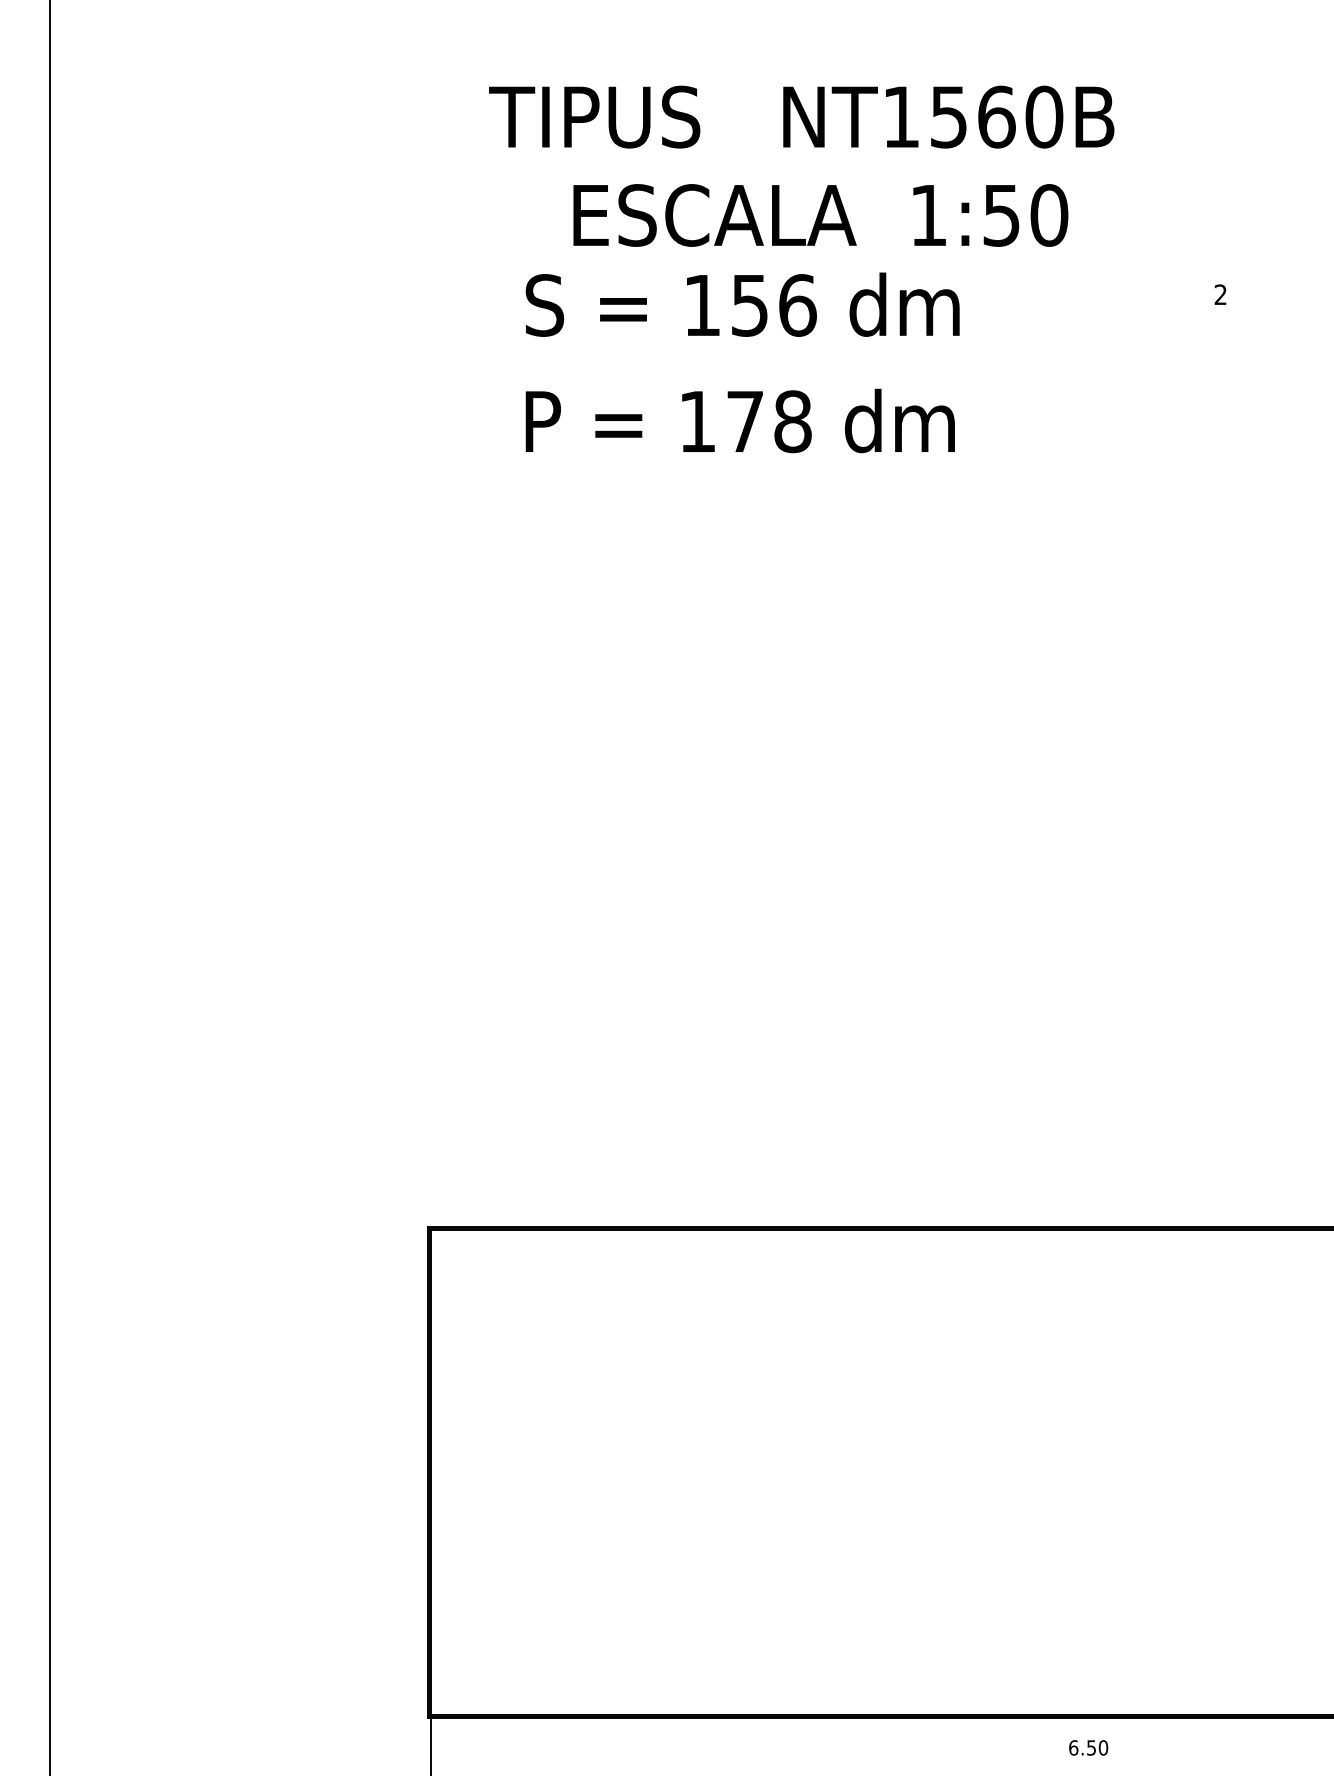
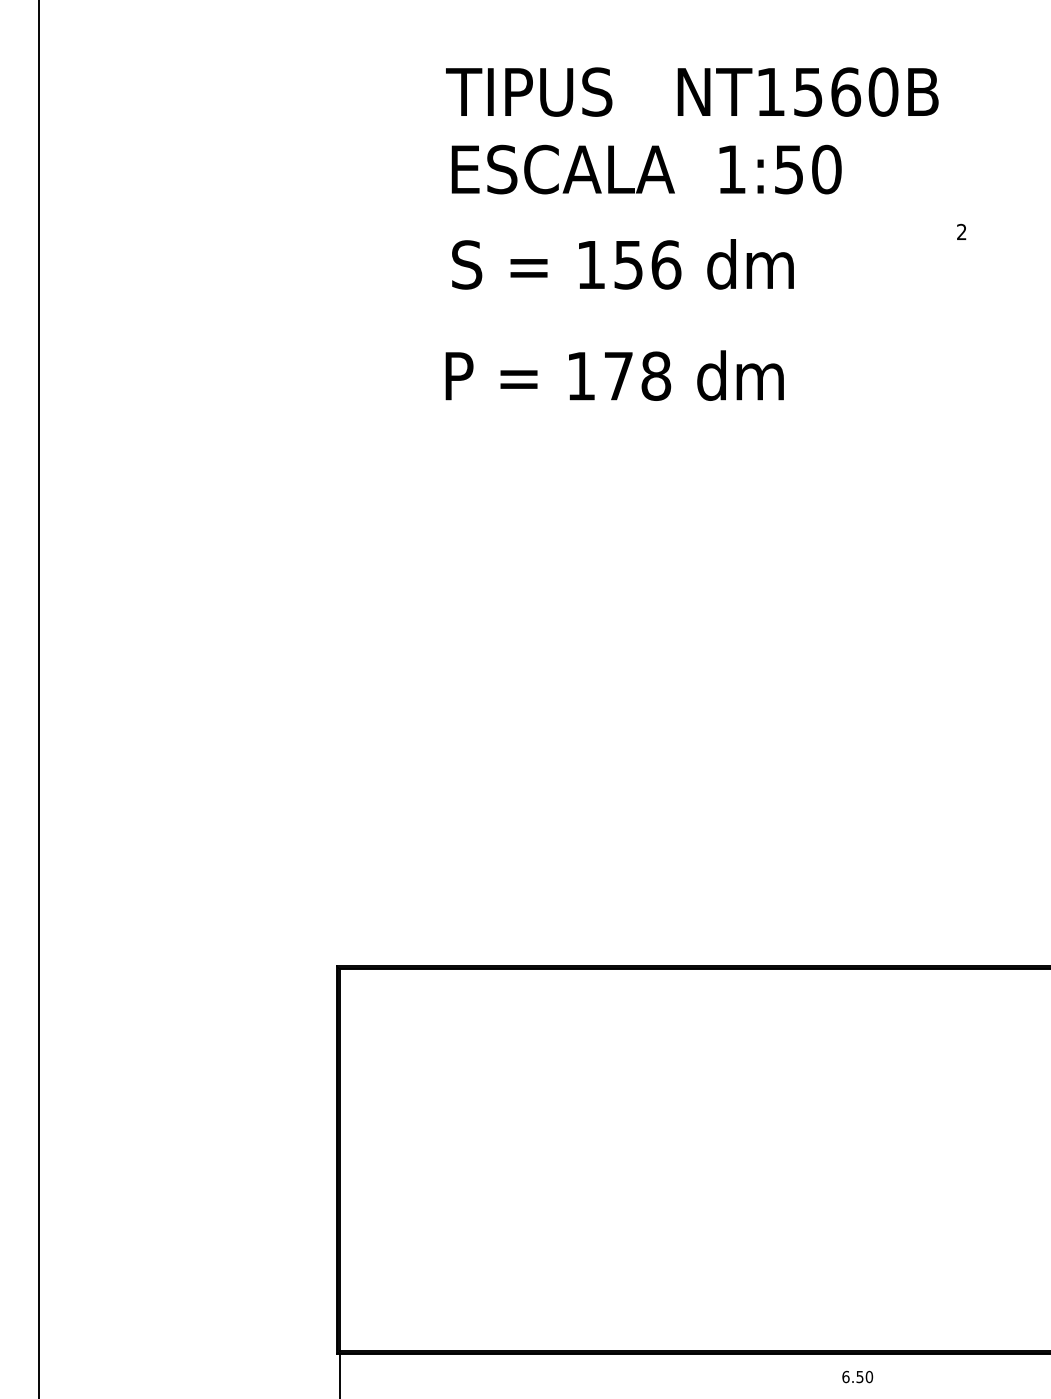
text: (801, 116) -> (692, 91), moved
text: (742, 304) -> (622, 264), moved
text: (739, 420) -> (614, 375), moved

